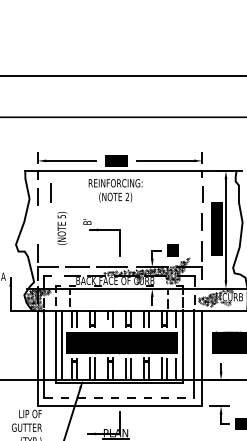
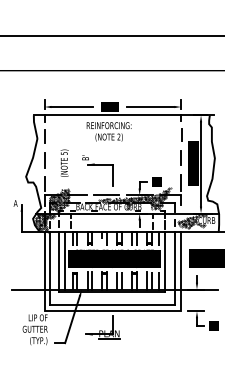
line: (51, 192) -> (44, 160), moved
hatch: (56, 271) -> (59, 199), added
line: (119, 397) -> (112, 304), dashed -> solid

